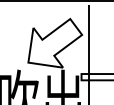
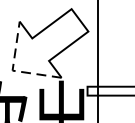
line: (28, 62) -> (12, 70), solid -> dashed

